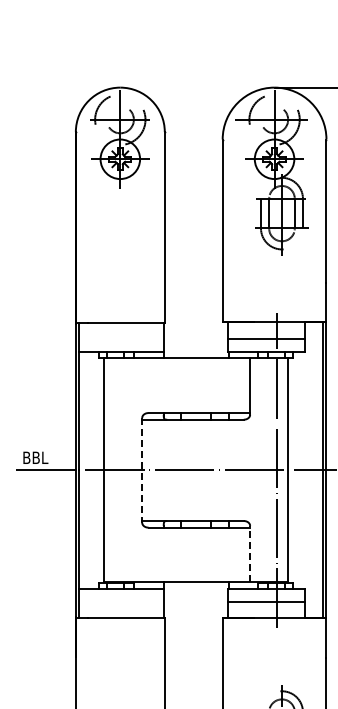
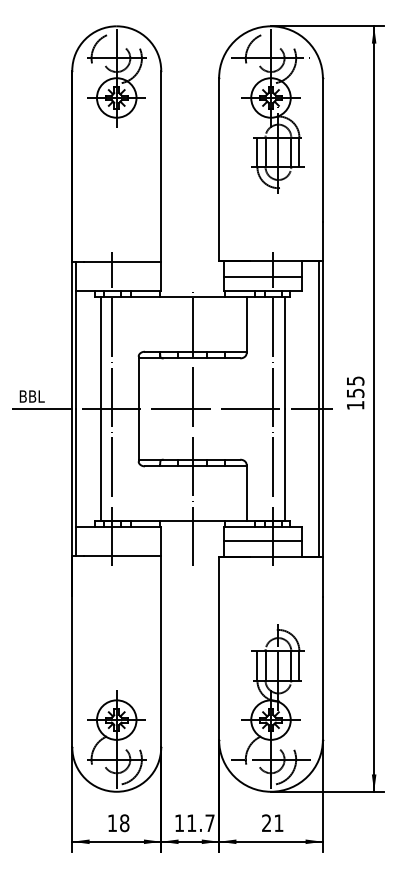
line: (115, 469) -> (111, 408), added
line: (142, 470) -> (138, 409), dashed -> solid
line: (196, 488) -> (192, 427), added
line: (250, 553) -> (246, 492), dashed -> solid

